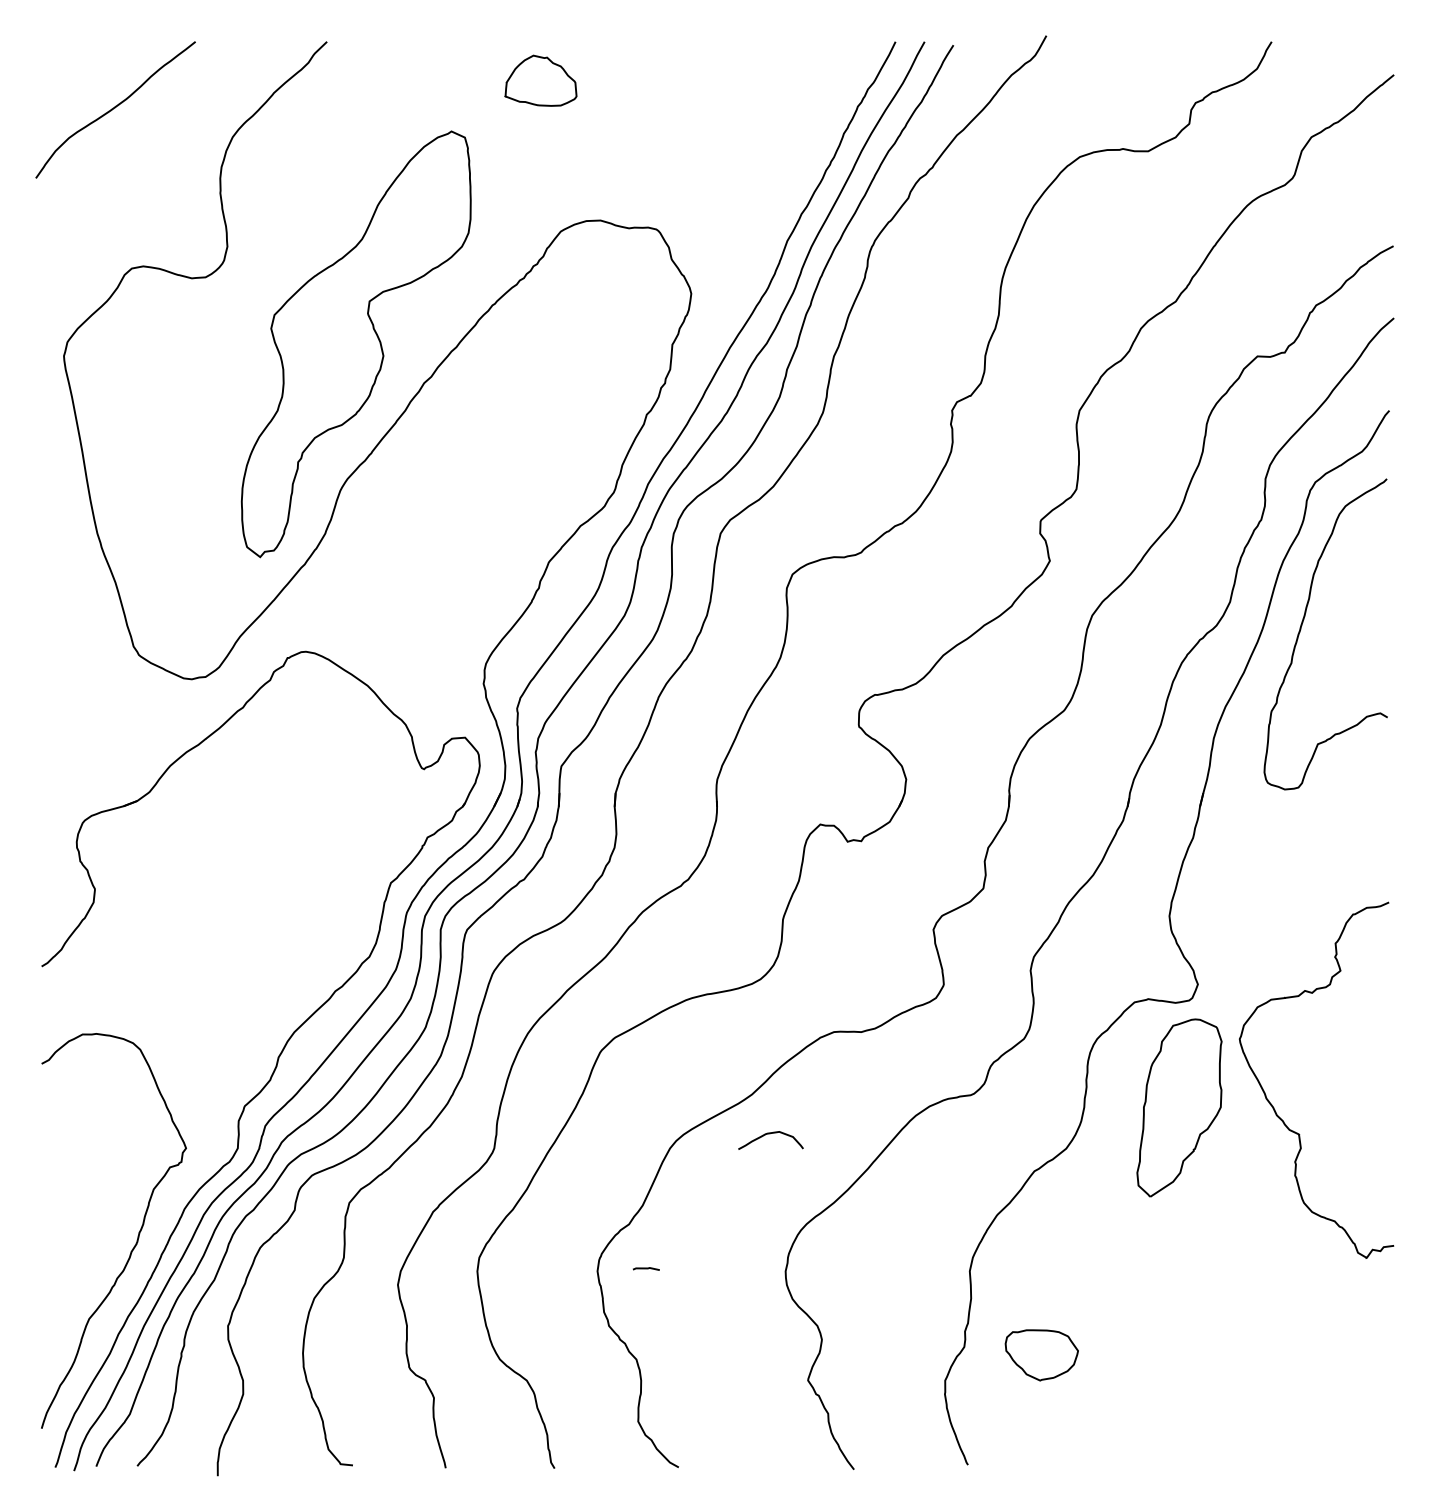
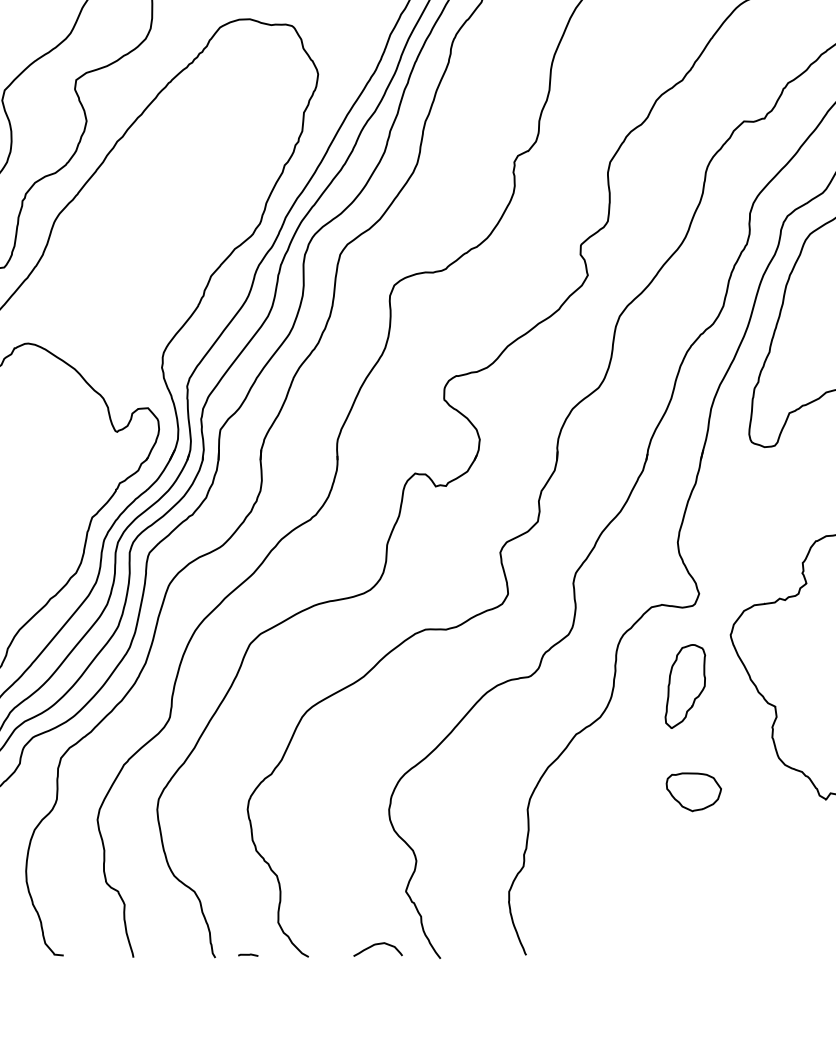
part: (1179, 1107) -> (685, 686), size x0.62
curve: (770, 1134) -> (377, 945), moved
line: (646, 1268) -> (248, 954), moved
part: (1041, 1355) -> (693, 792), moved

